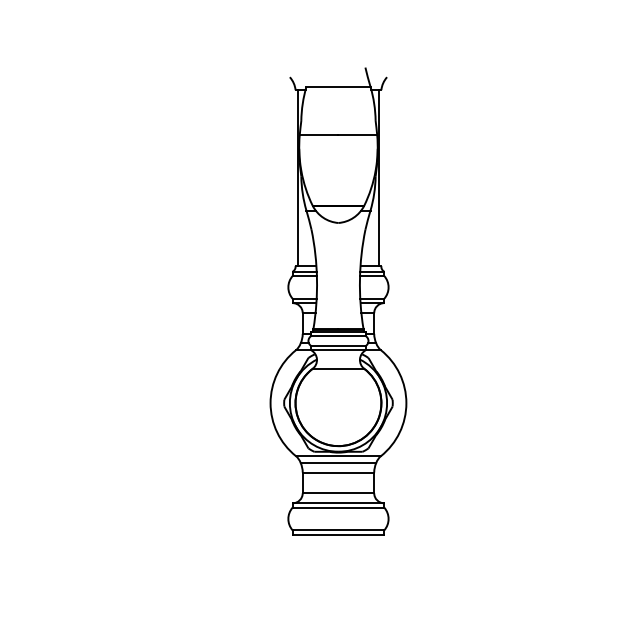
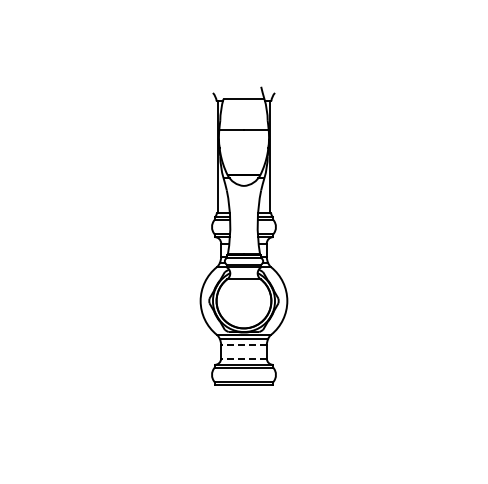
line: (337, 472) -> (243, 345), solid -> dashed
line: (337, 493) -> (243, 358), solid -> dashed

